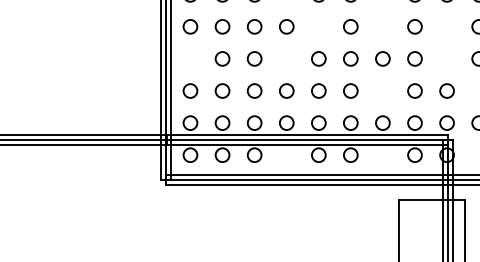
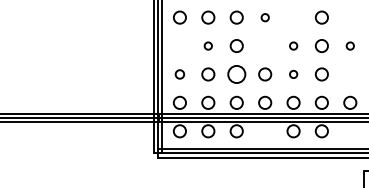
circle: (286, 26) -> (264, 17), size x0.6
circle: (222, 58) -> (208, 45), size x0.6
circle: (318, 58) -> (293, 45), size x0.6
circle: (382, 58) -> (349, 45), size x0.6
circle: (190, 90) -> (179, 74), size x0.7
circle: (254, 90) -> (236, 74), size x1.4
circle: (318, 90) -> (293, 74), size x0.6

